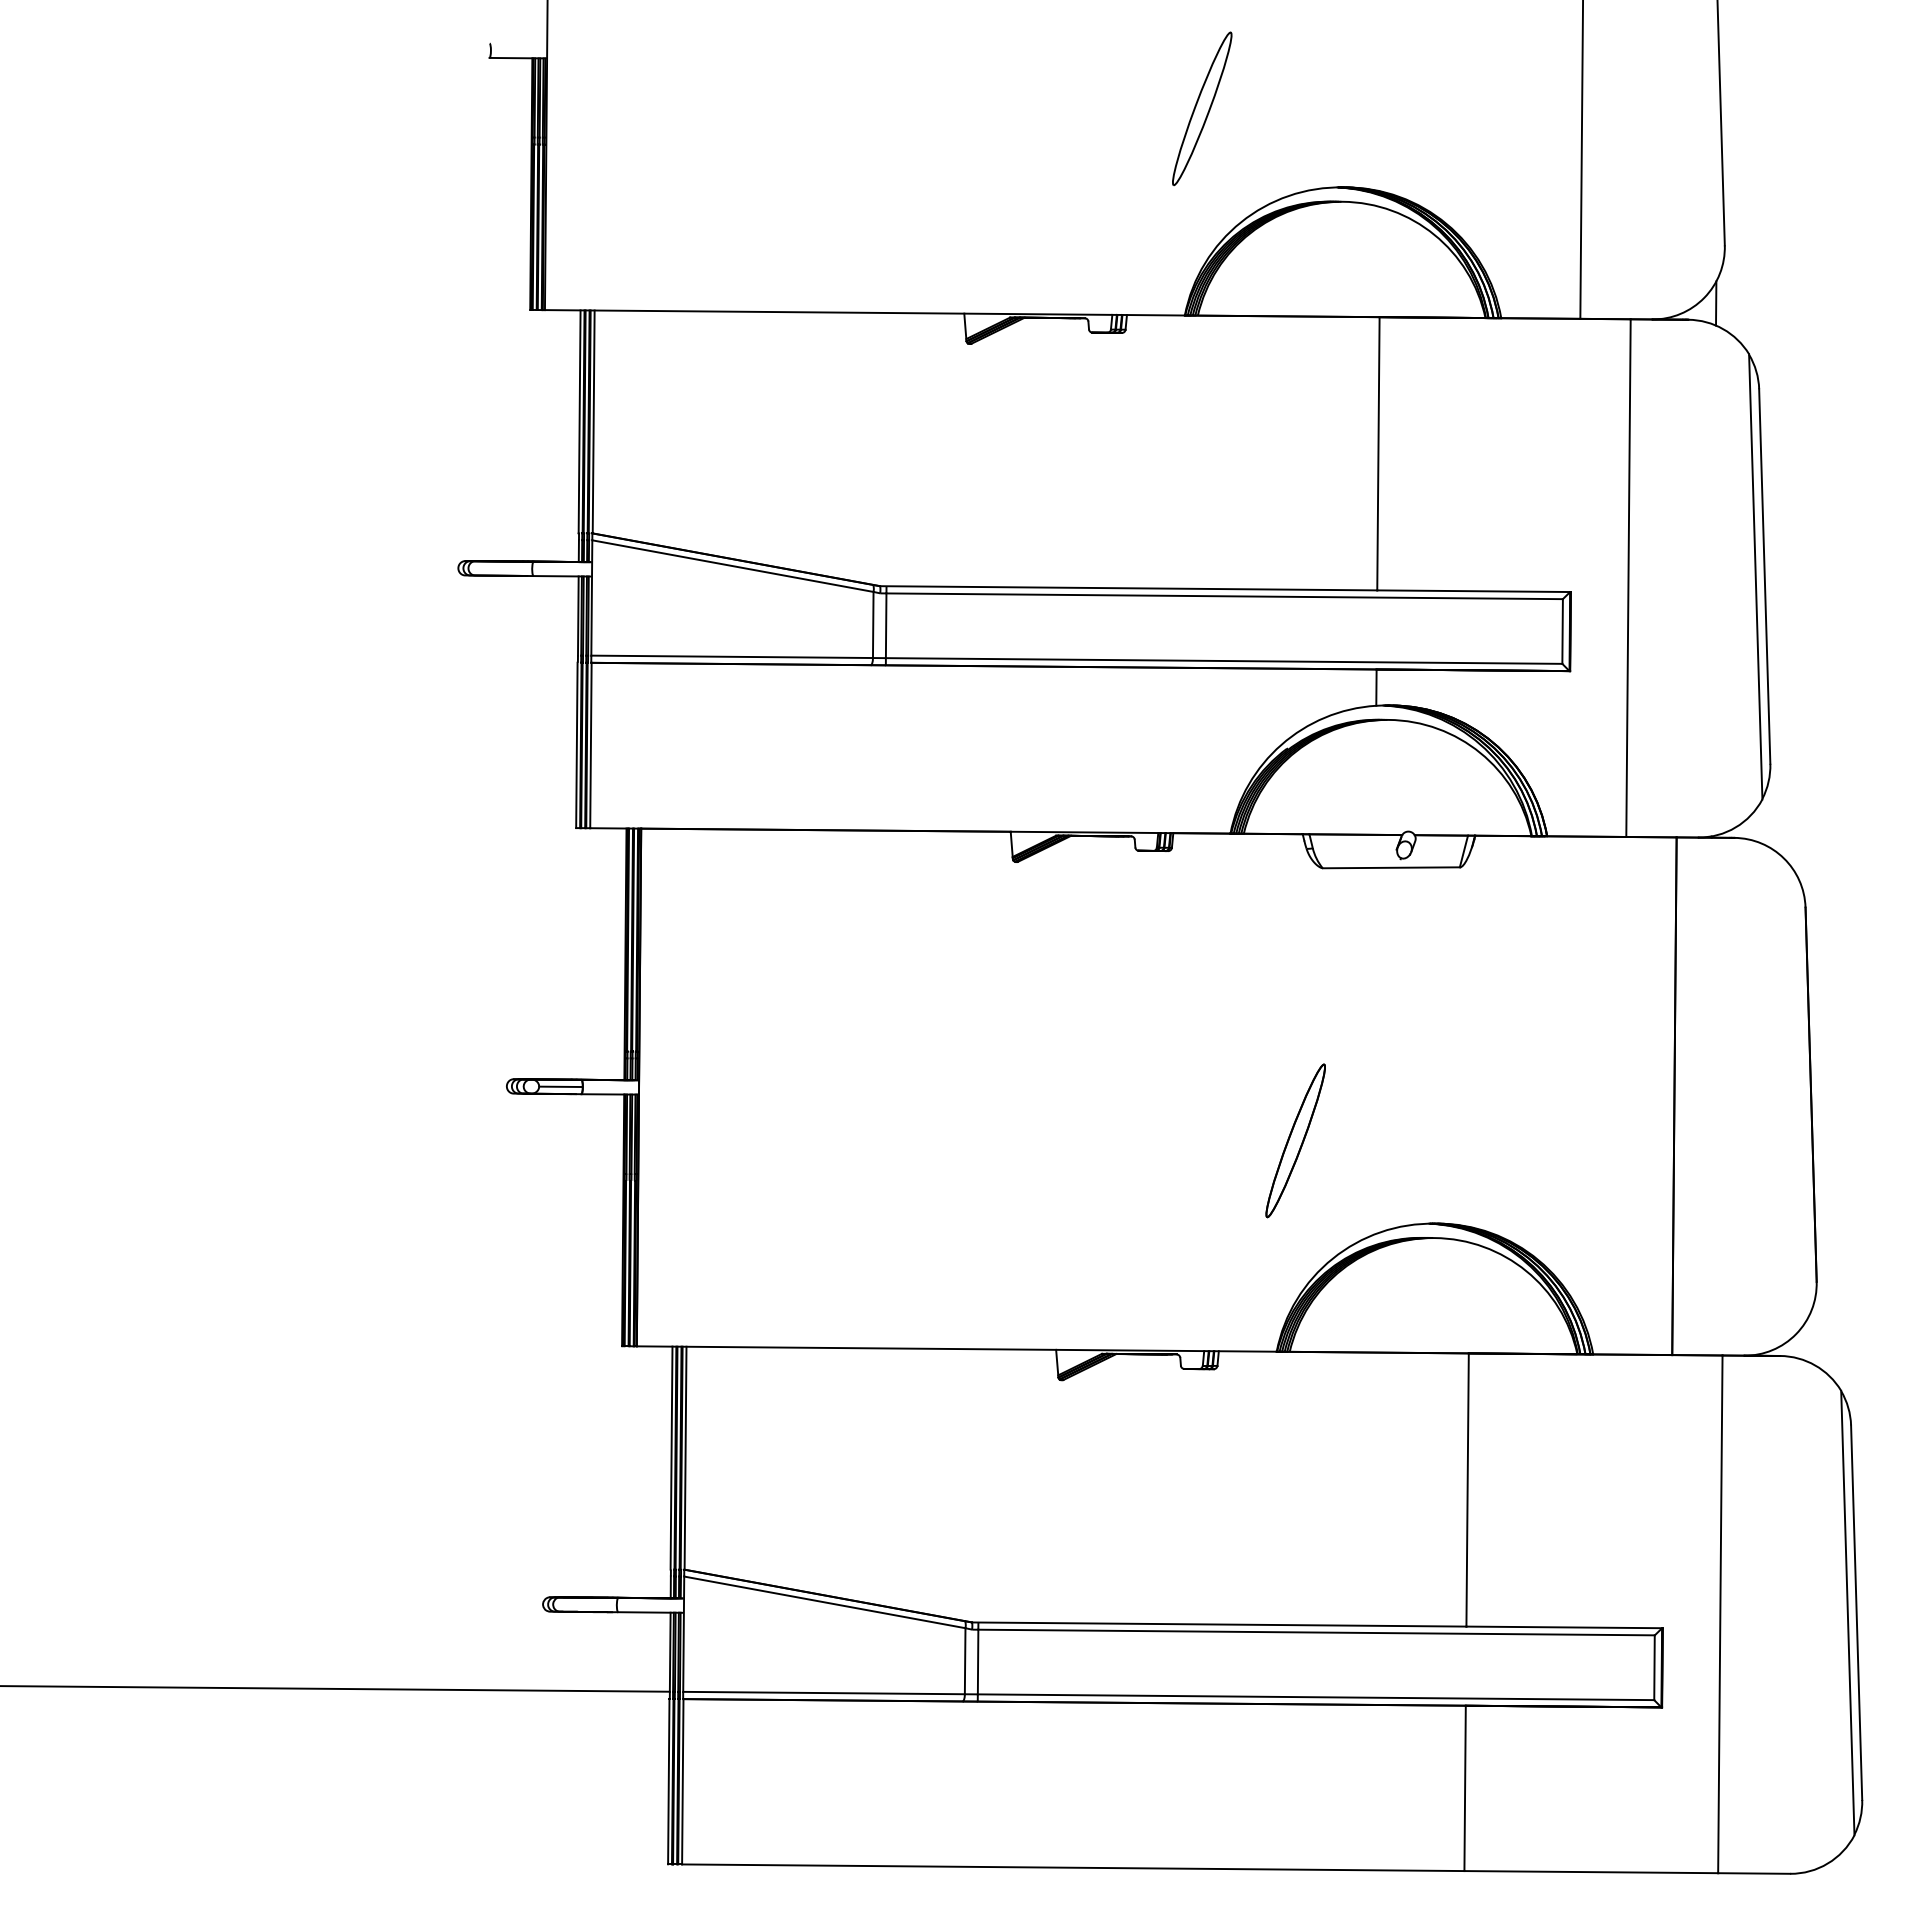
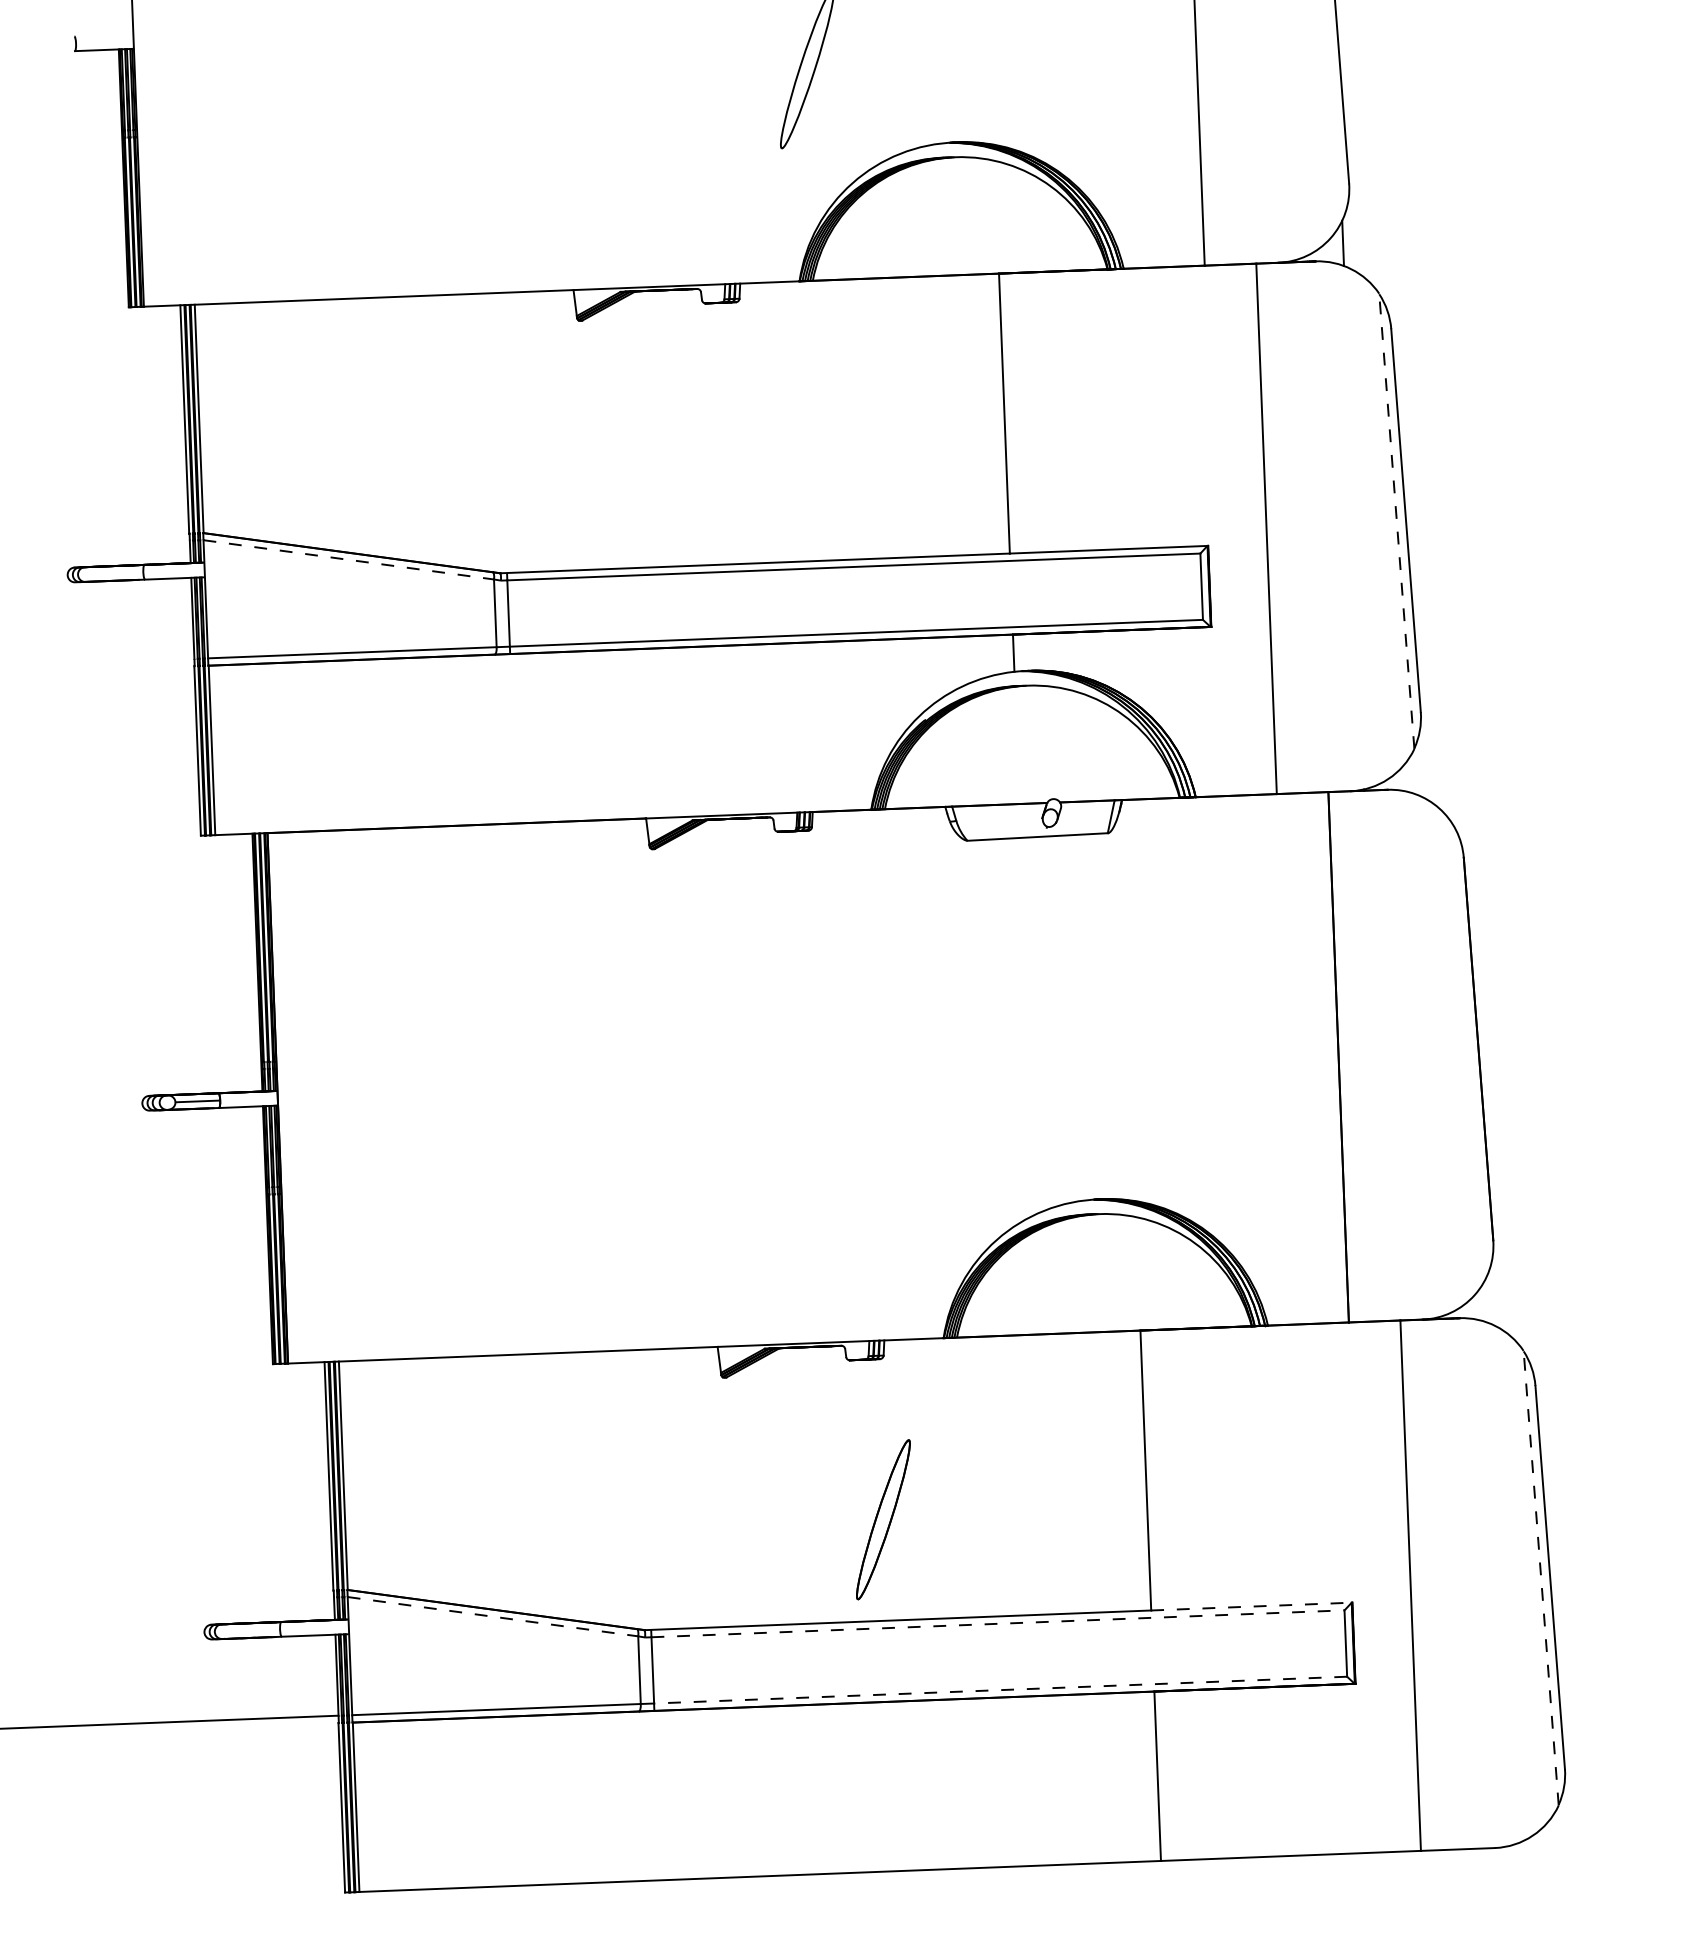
line: (732, 566) -> (348, 560), solid -> dashed
line: (1755, 576) -> (1396, 521), solid -> dashed
part: (1295, 1140) -> (883, 1519), moved
line: (824, 1602) -> (492, 1616), solid -> dashed
line: (1847, 1612) -> (1540, 1577), solid -> dashed
line: (1565, 1627) -> (1252, 1606), solid -> dashed
line: (1317, 1632) -> (998, 1623), solid -> dashed
line: (1315, 1697) -> (1000, 1690), solid -> dashed

